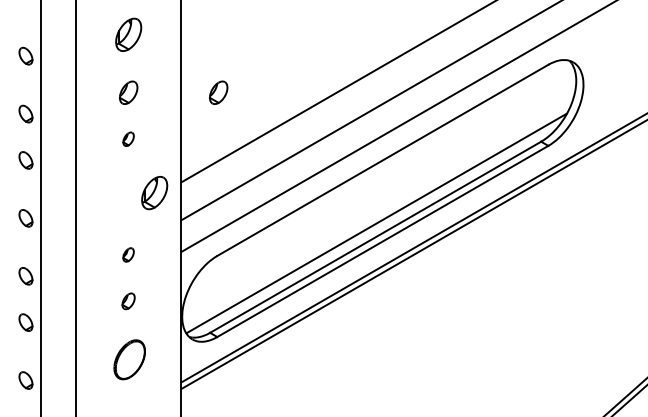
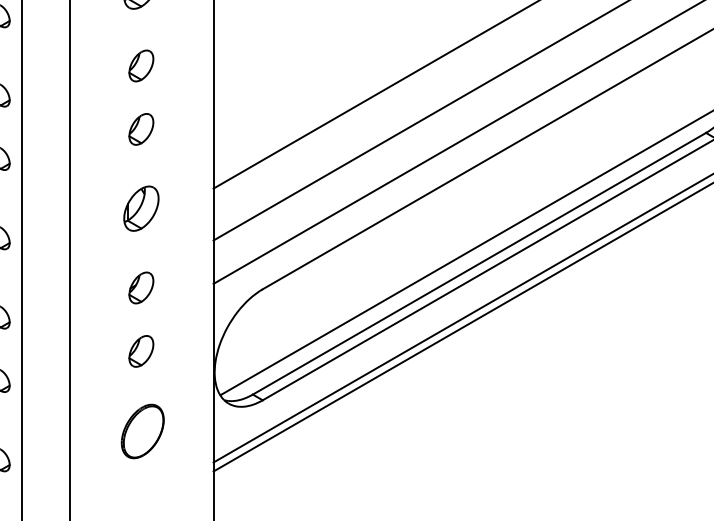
part: (218, 92) -> (264, 65), removed
part: (128, 139) -> (141, 129), size x1.67
part: (154, 193) -> (141, 209), moved
part: (128, 254) -> (141, 287), size x1.67
part: (128, 301) -> (141, 351), size x1.43

